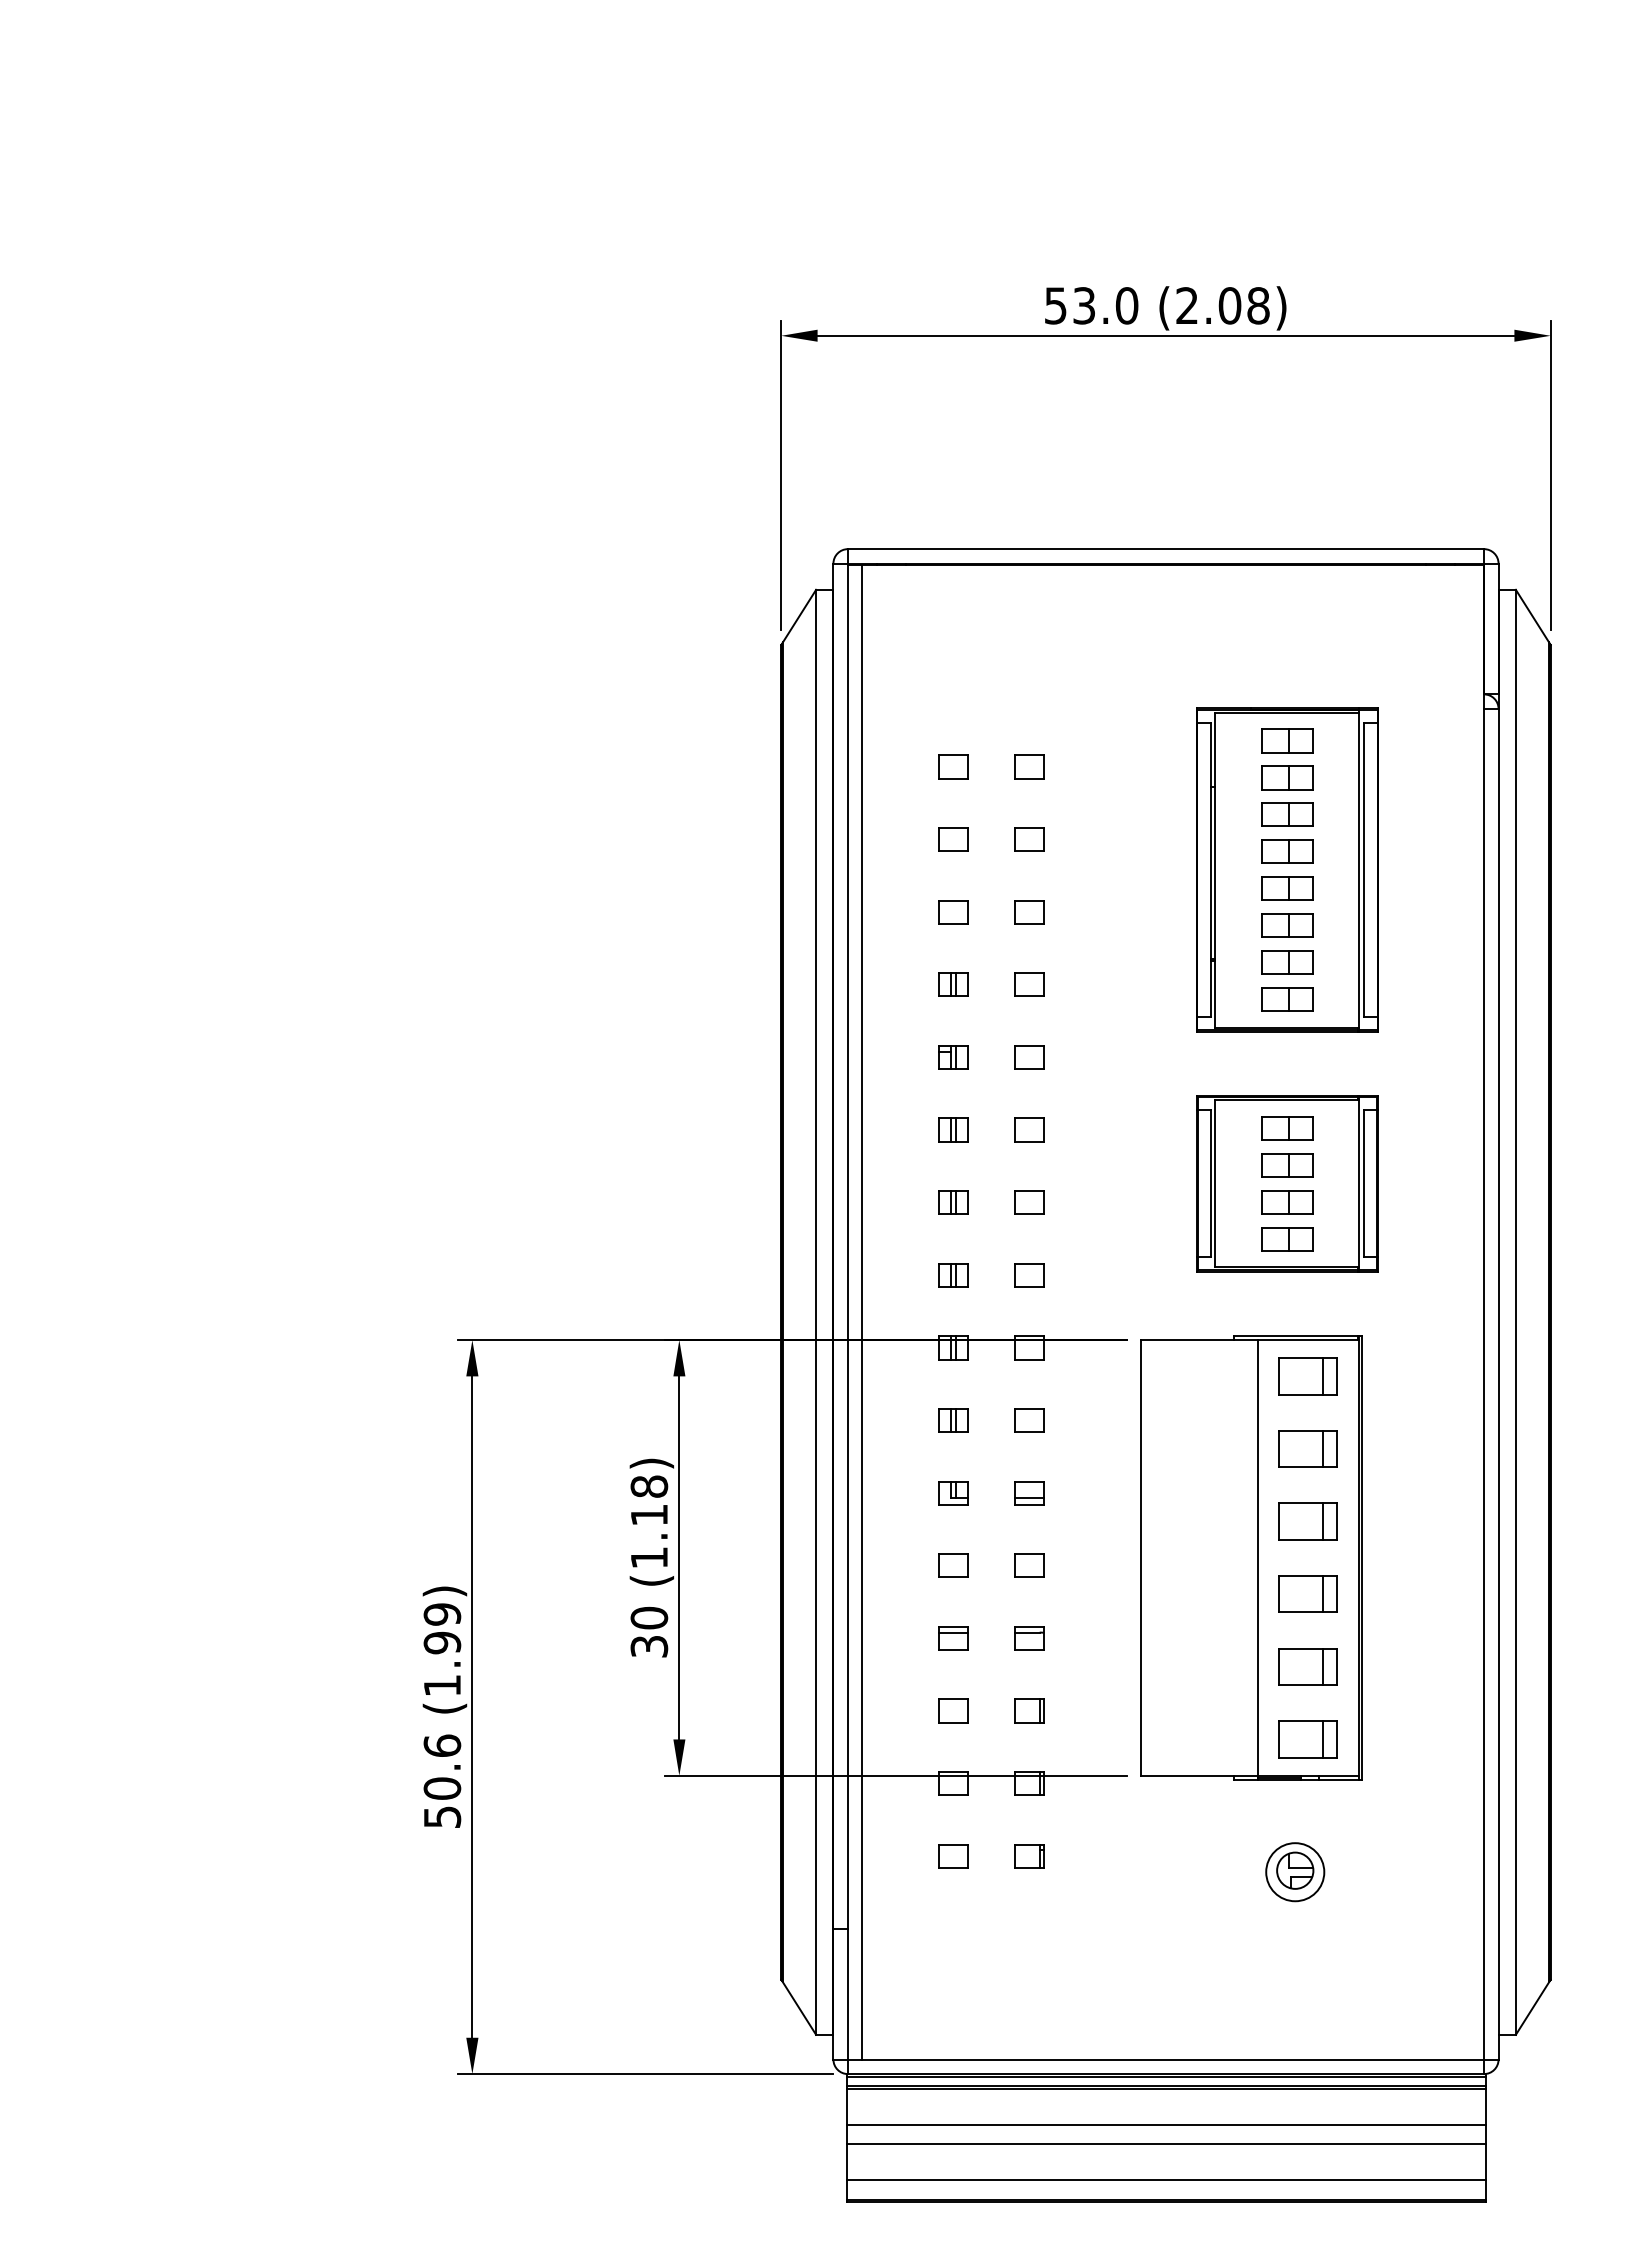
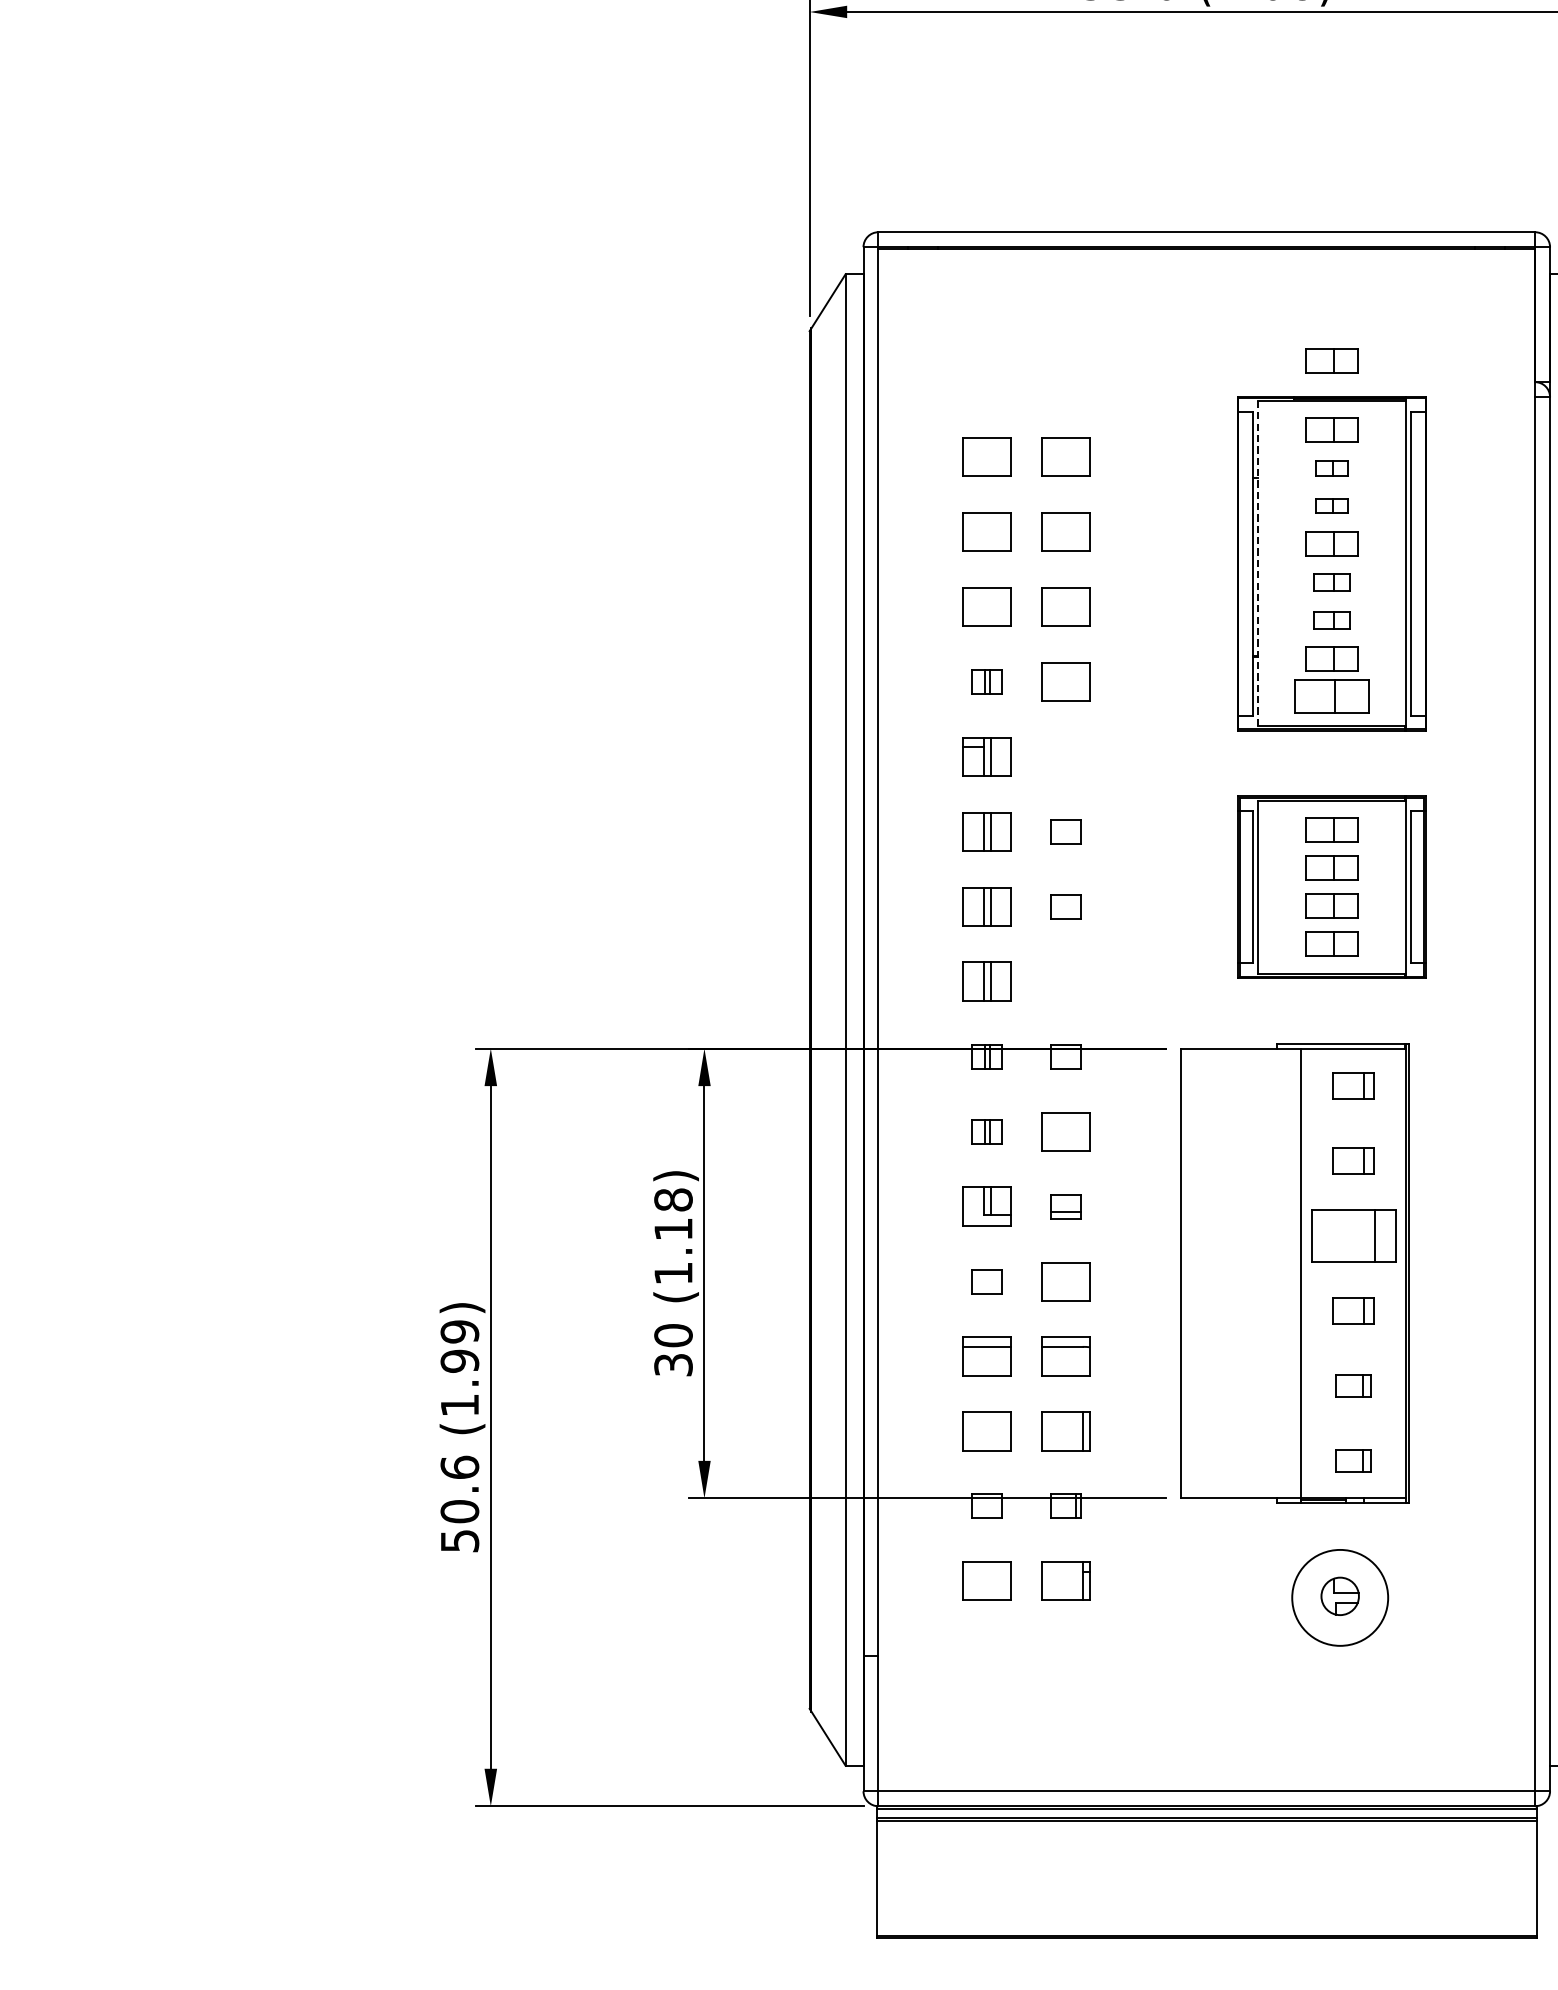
part: (1287, 673) -> (1332, 360), added
part: (953, 766) -> (987, 456), size x1.6
part: (1029, 766) -> (1065, 456), size x1.6
part: (1287, 777) -> (1332, 467), size x0.6
part: (1287, 814) -> (1332, 506), size x0.6
part: (953, 839) -> (987, 531), size x1.6
part: (1029, 839) -> (1065, 531), size x1.6
line: (1215, 869) -> (1257, 562), solid -> dashed
part: (1287, 888) -> (1332, 582), size x0.7
part: (953, 912) -> (987, 607), size x1.6
part: (1029, 912) -> (1065, 607), size x1.6
part: (1287, 925) -> (1332, 620), size x0.7
part: (1029, 984) -> (1065, 681), size x1.6
part: (1287, 999) -> (1332, 697), size x1.4
part: (953, 1057) -> (987, 756), size x1.6
part: (1029, 1057) -> (1065, 756), removed
part: (953, 1129) -> (987, 831), size x1.6
part: (953, 1202) -> (987, 906), size x1.6
part: (953, 1275) -> (987, 981), size x1.6
part: (1029, 1275) -> (1065, 981), removed
line: (862, 1312) -> (893, 1020), removed
part: (1307, 1376) -> (1352, 1086), size x0.7
part: (1029, 1420) -> (1065, 1131), size x1.6
part: (1307, 1448) -> (1352, 1160), size x0.7
part: (953, 1493) -> (987, 1206), size x1.6
part: (1307, 1521) -> (1352, 1235), size x1.4
part: (1029, 1565) -> (1065, 1281), size x1.6
part: (1307, 1593) -> (1352, 1310), size x0.7
part: (953, 1638) -> (987, 1356), size x1.6
part: (1029, 1638) -> (1065, 1356), size x1.6
part: (1307, 1666) -> (1352, 1385), size x0.6
part: (953, 1710) -> (987, 1430), size x1.6
part: (1029, 1710) -> (1065, 1430), size x1.6
part: (1307, 1739) -> (1352, 1460), size x0.6
part: (953, 1856) -> (987, 1581), size x1.6
part: (1029, 1856) -> (1065, 1581), size x1.6
circle: (1295, 1872) -> (1340, 1598), size x1.6
line: (1165, 2124) -> (1206, 1858), removed
line: (1165, 2143) -> (1206, 1877), removed
line: (1165, 2180) -> (1206, 1916), removed

